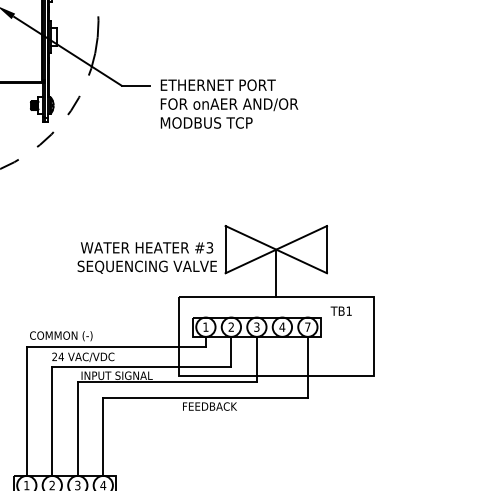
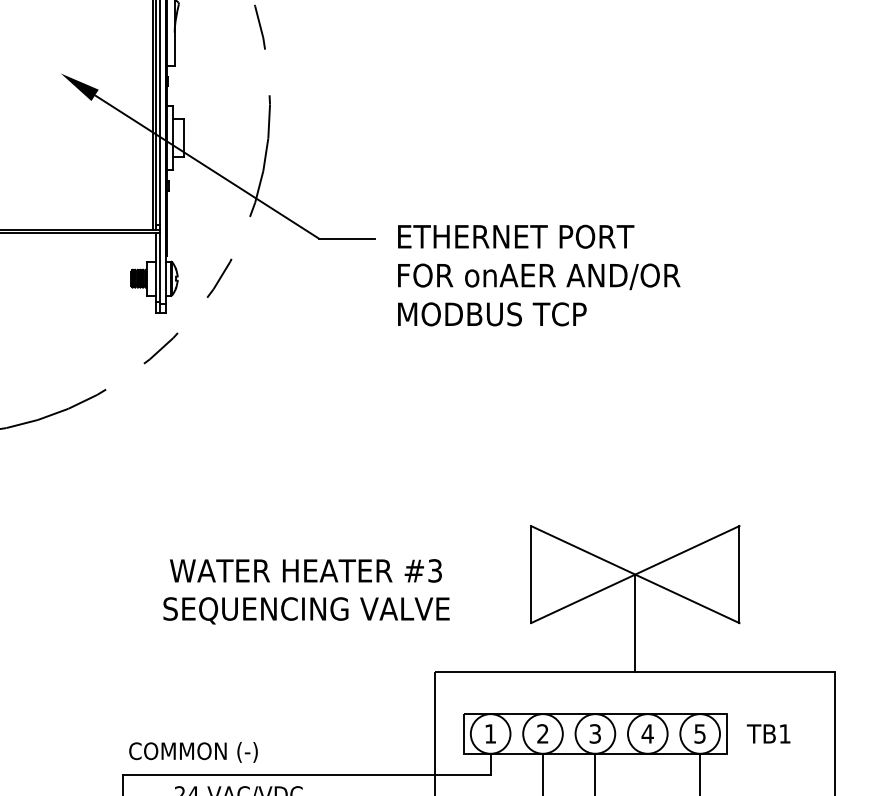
text: (146, 257) -> (304, 590), moved
text: (340, 310) -> (767, 732), moved
text: (307, 326) -> (699, 732), 7 -> 5

